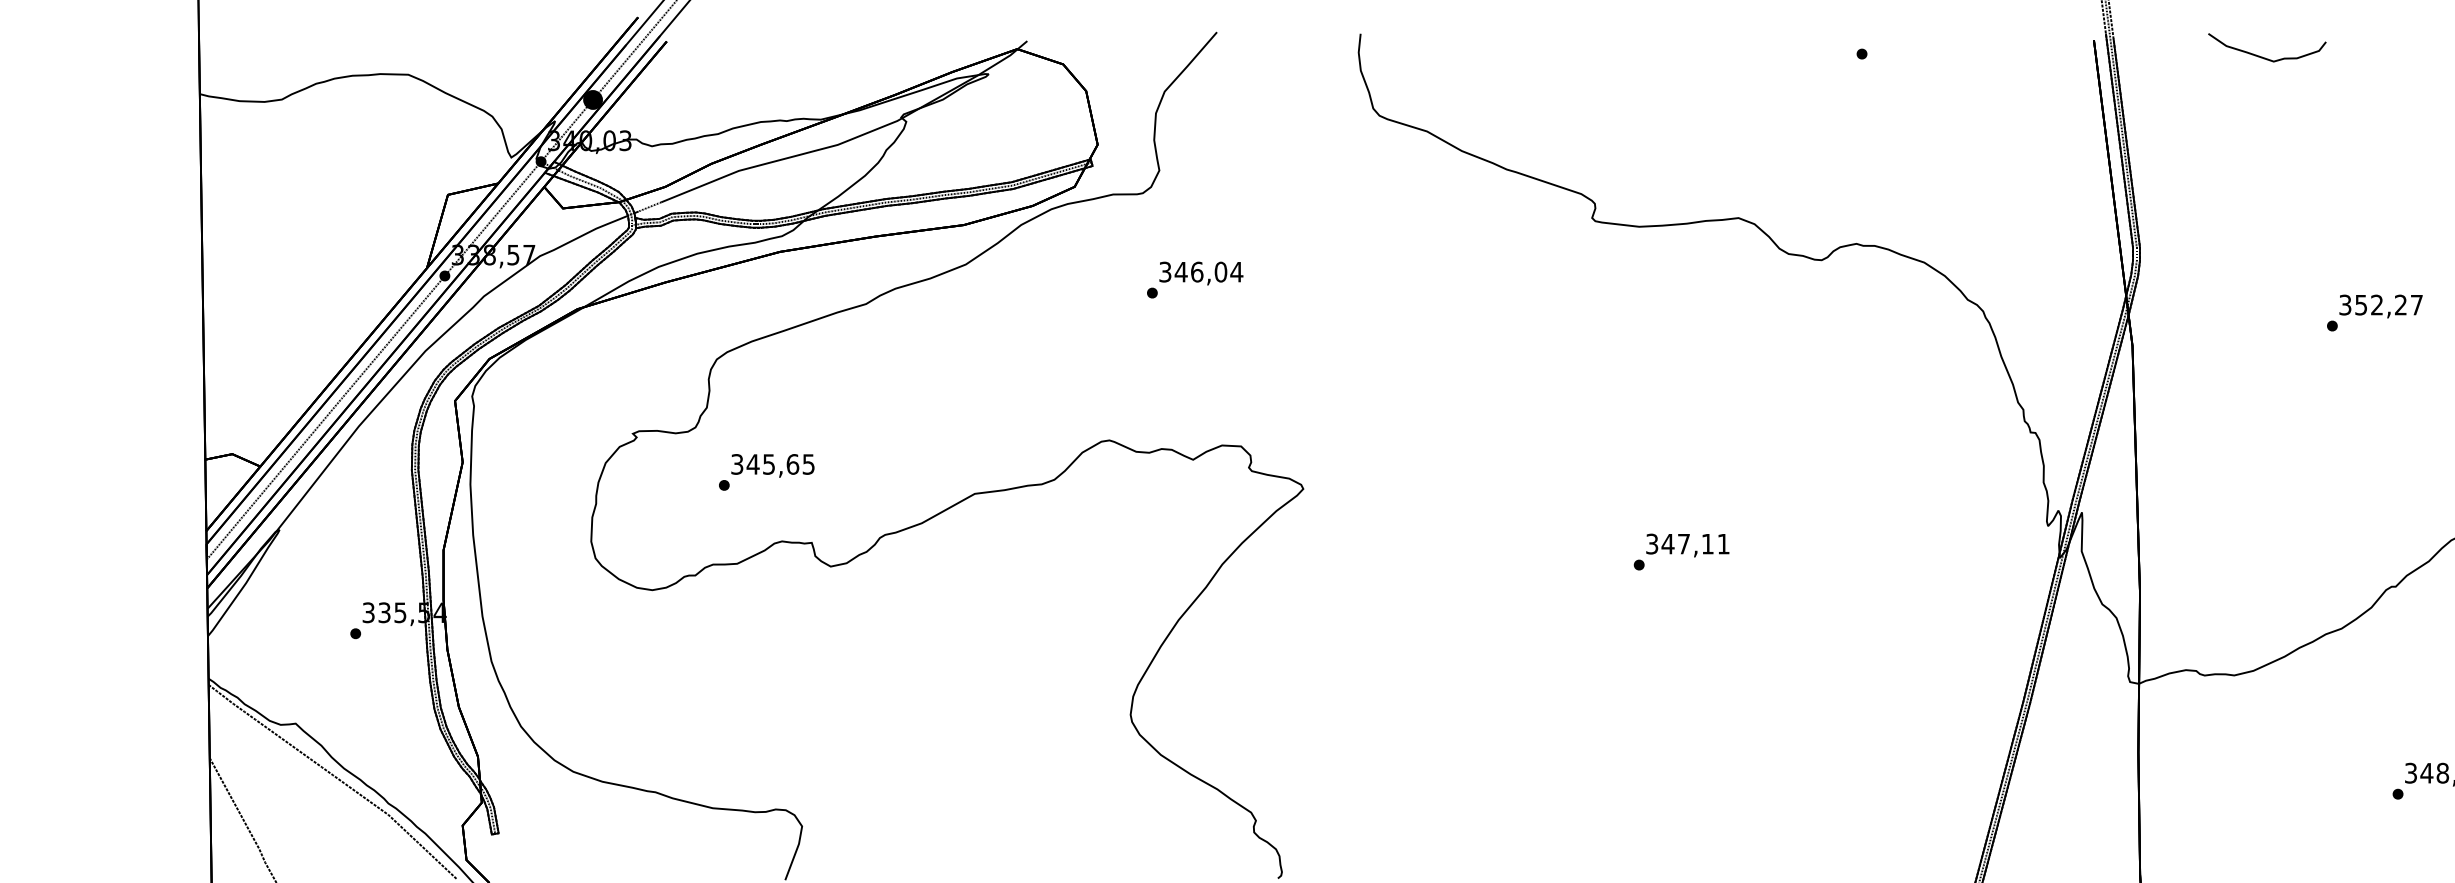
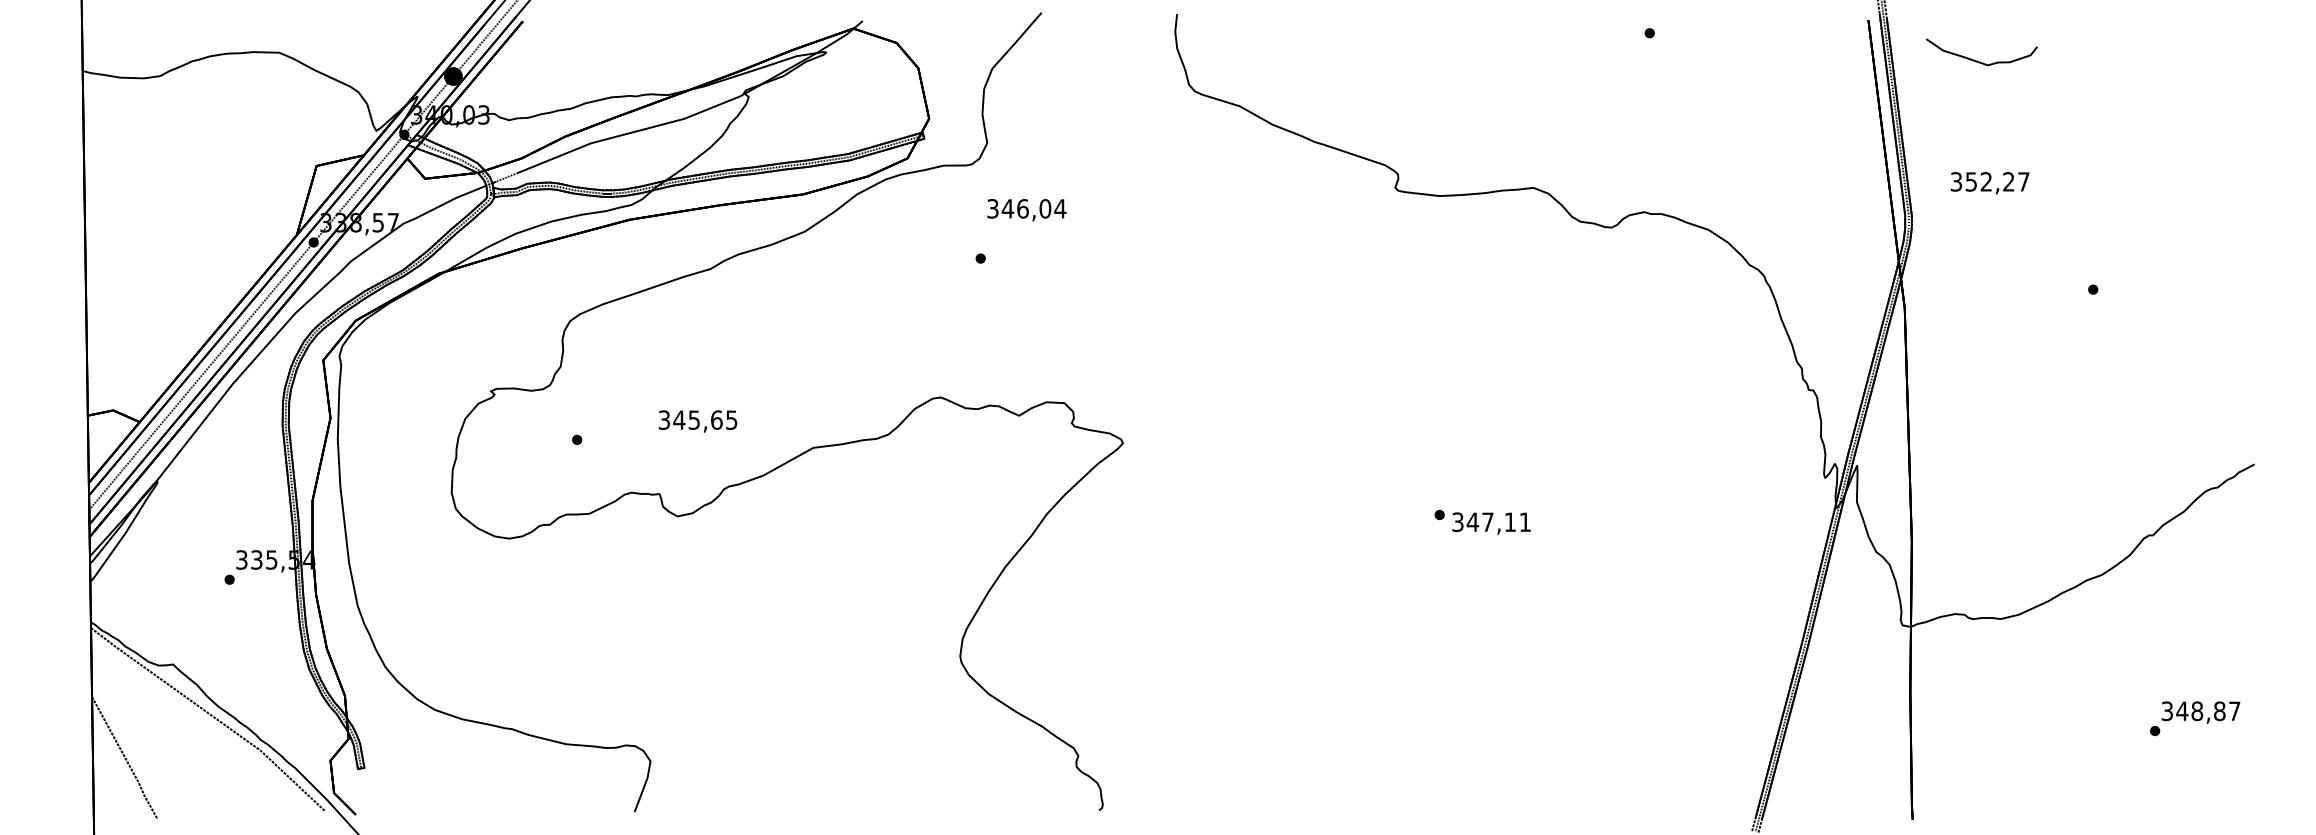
part: (2262, 56) -> (1977, 60), moved
text: (1200, 273) -> (1026, 210), moved
text: (2380, 306) -> (1989, 183), moved
text: (772, 465) -> (697, 421), moved
text: (1687, 545) -> (1491, 523), moved

